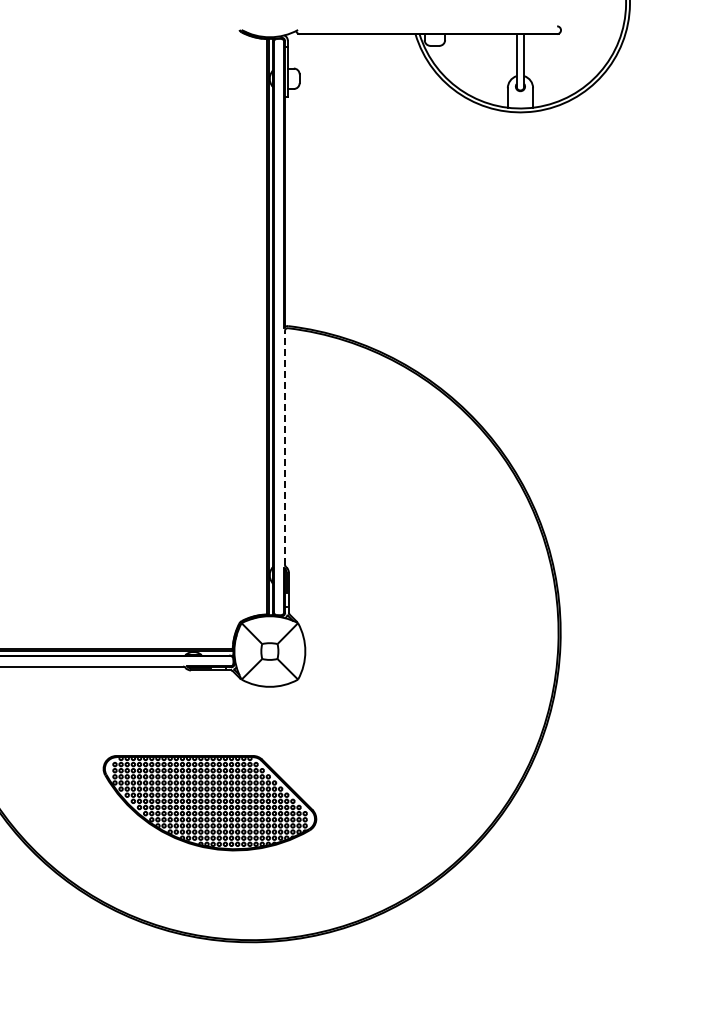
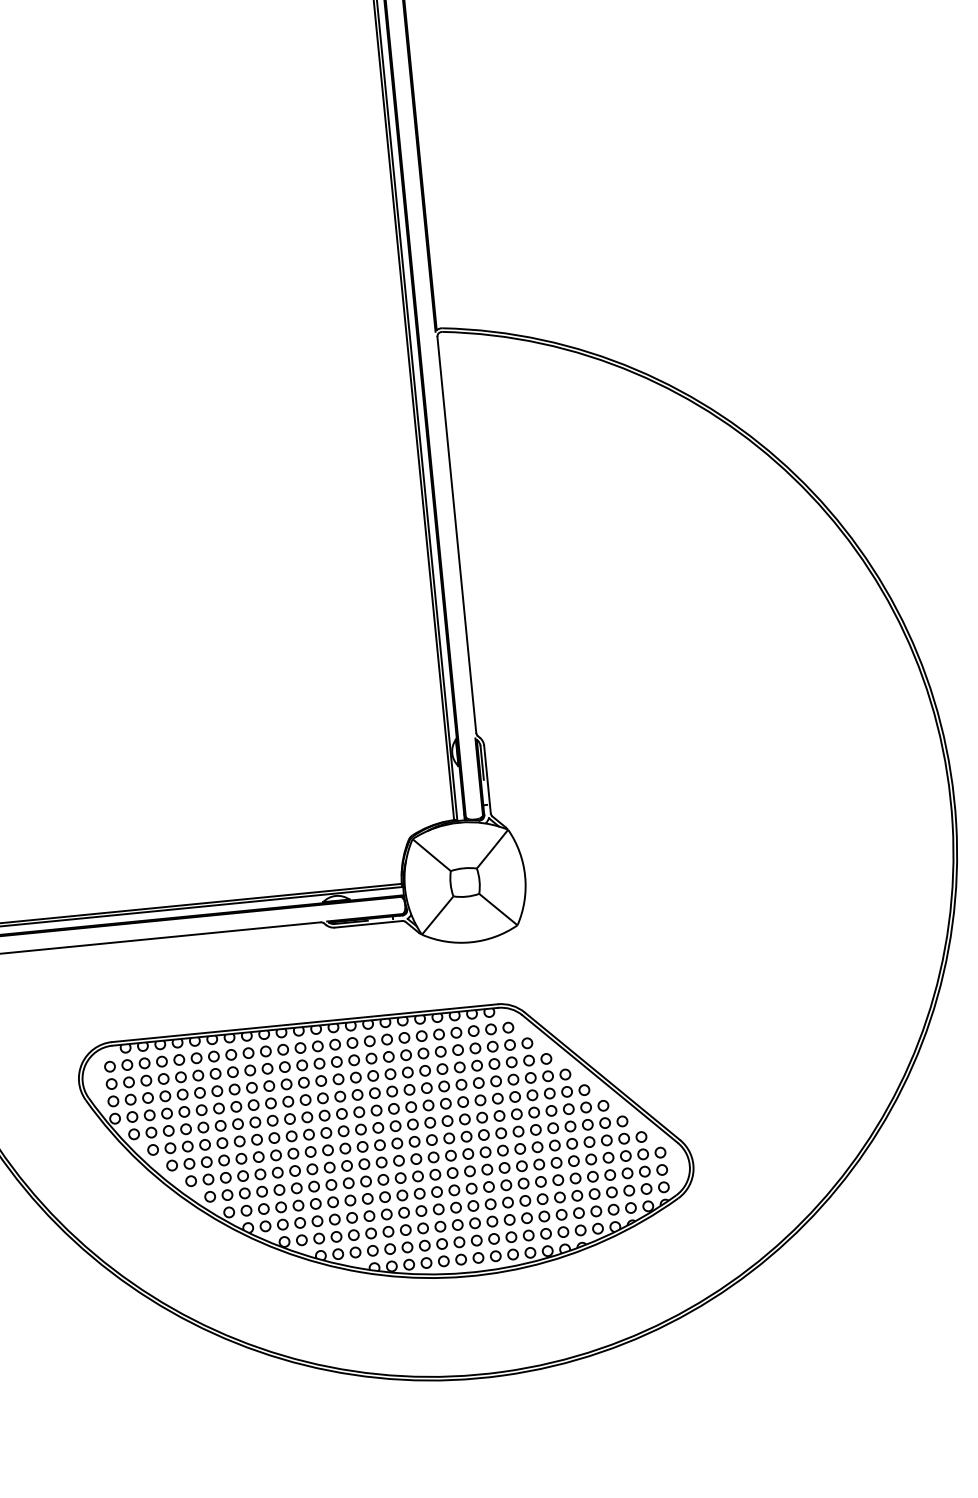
line: (284, 447) -> (455, 534), dashed -> solid
part: (209, 802) -> (387, 1148), size x1.67

